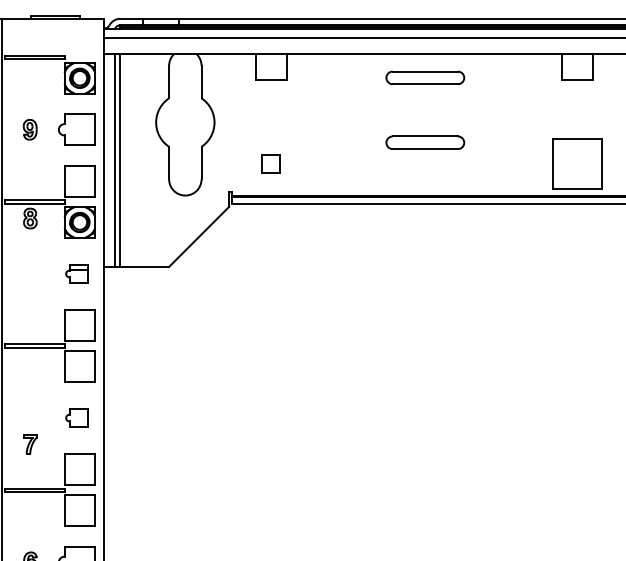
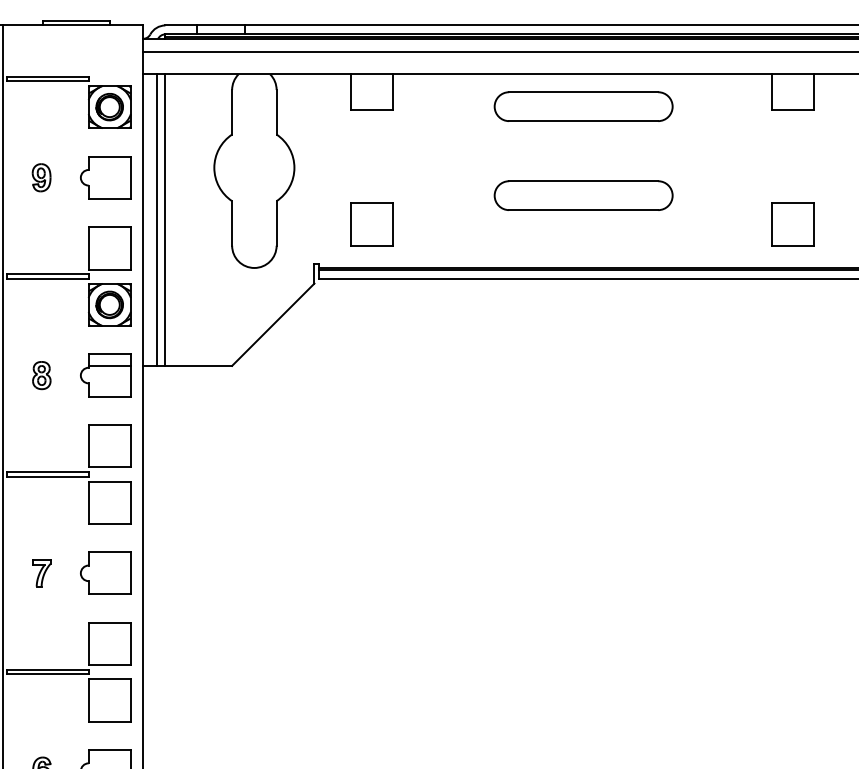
part: (425, 77) -> (583, 106), size x1.67
part: (425, 142) -> (583, 195), size x1.67
part: (270, 163) -> (371, 224), size x1.67
part: (577, 163) -> (792, 224), size x0.62
part: (30, 218) -> (41, 375), moved
part: (76, 273) -> (105, 375), size x1.67
part: (76, 417) -> (105, 572), size x1.67
part: (30, 444) -> (41, 573), moved

